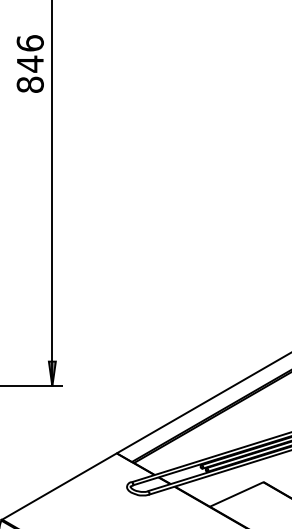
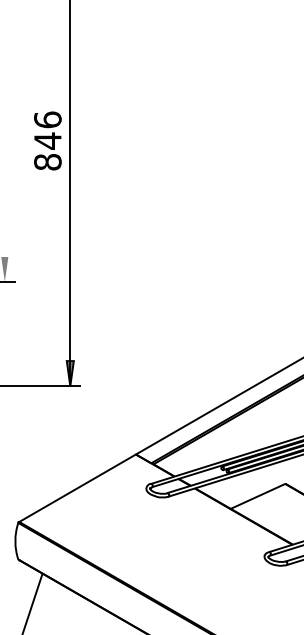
text: (29, 63) -> (47, 140), moved

